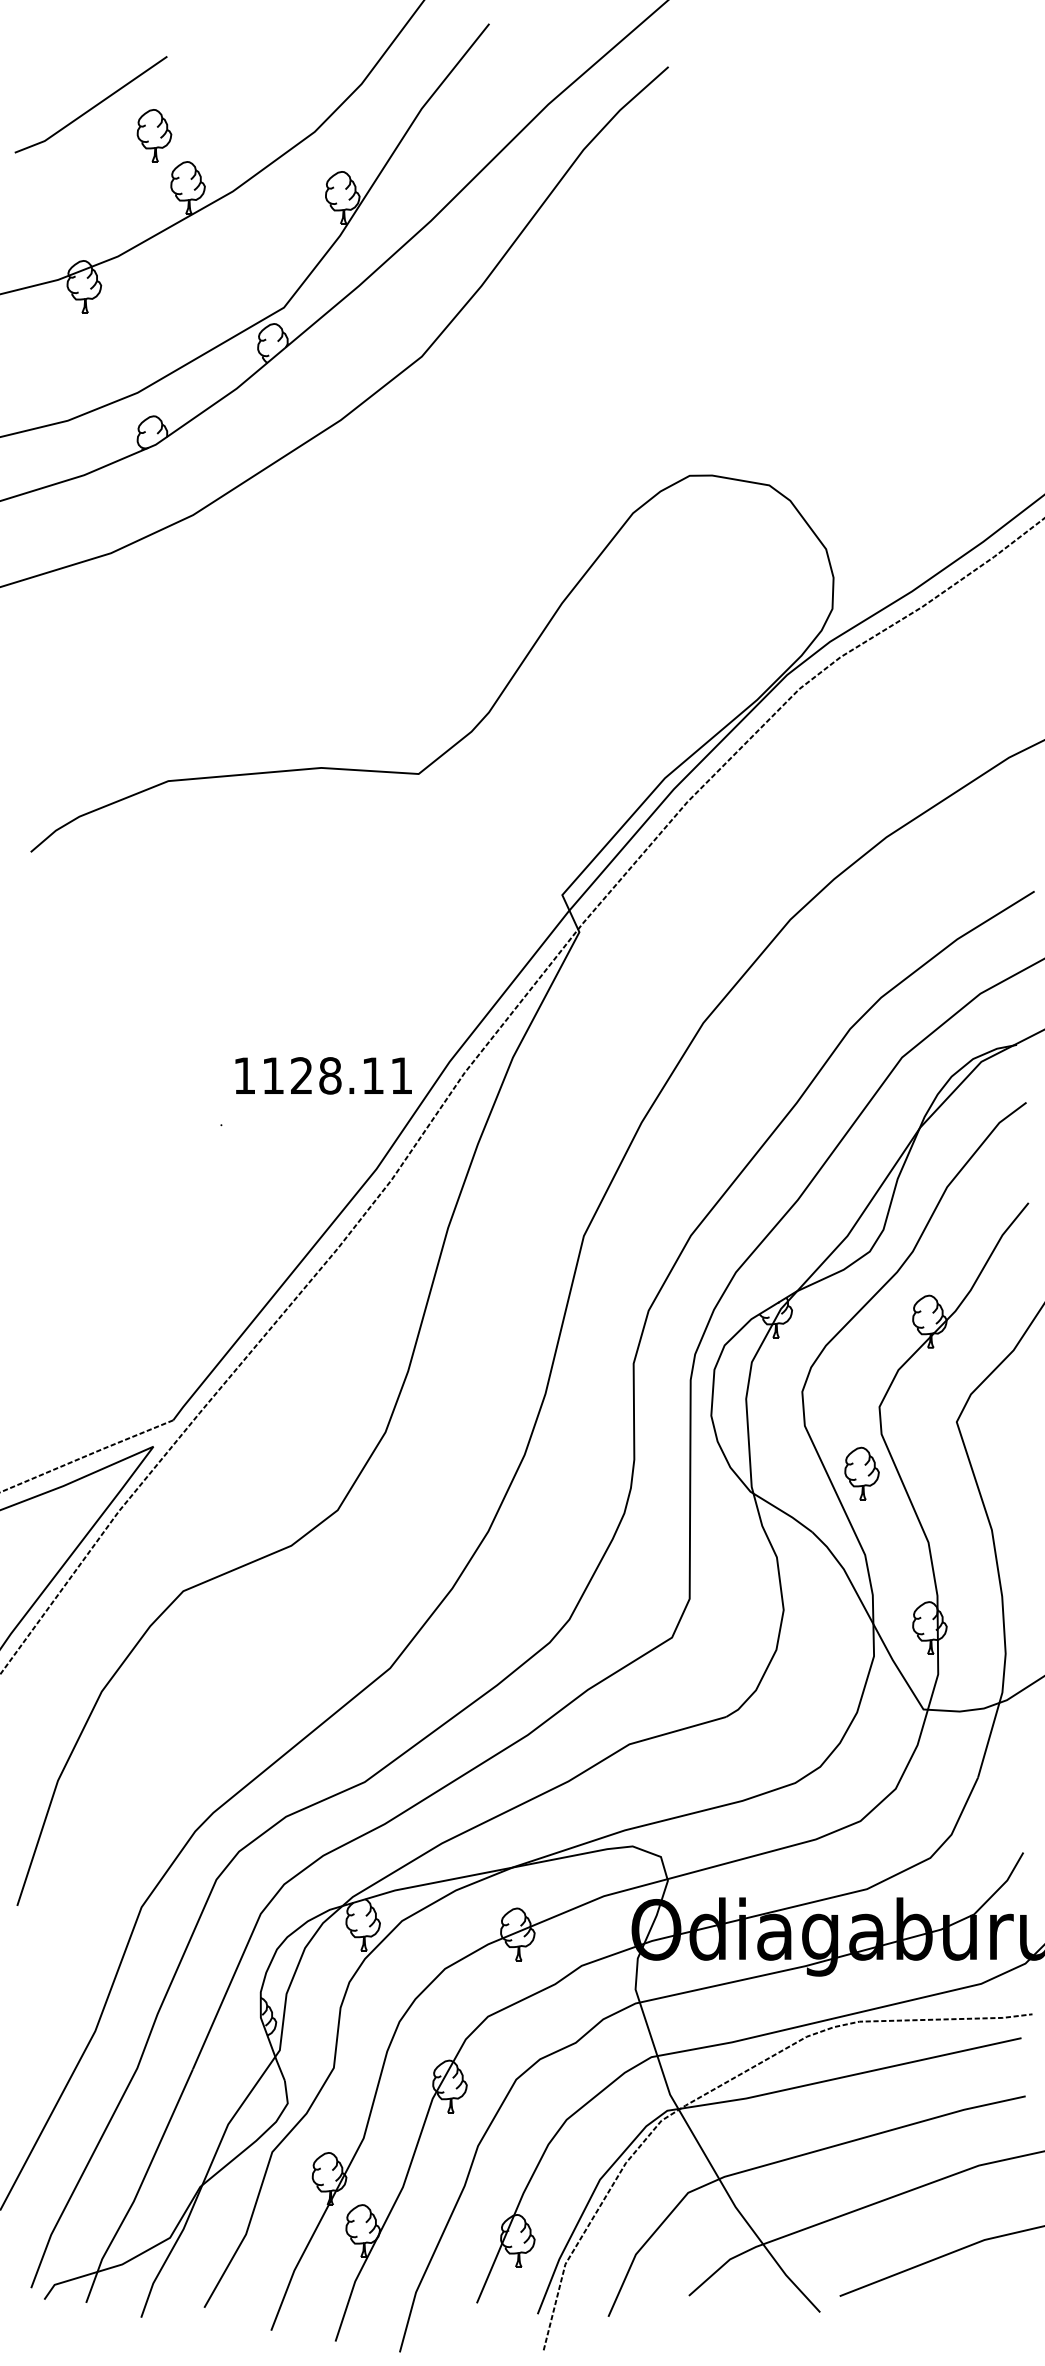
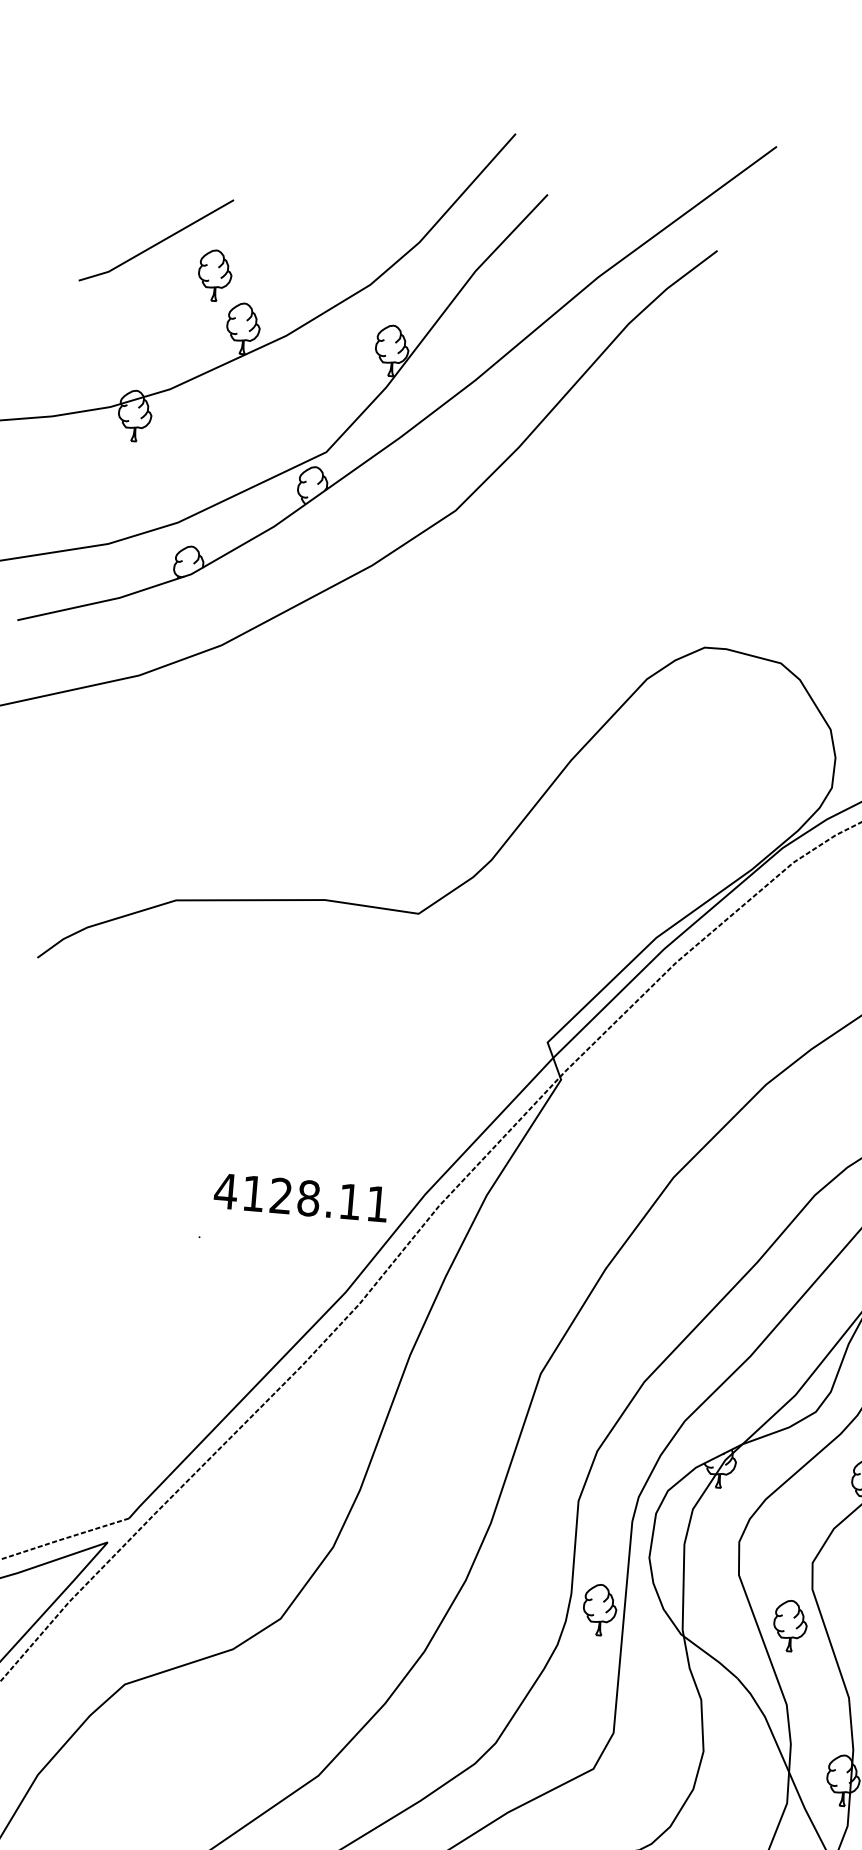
text: (244, 1075) -> (225, 1191), 1128.11 -> 4128.11
part: (664, 1473) -> (599, 1609), added

